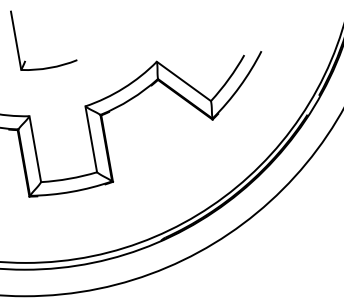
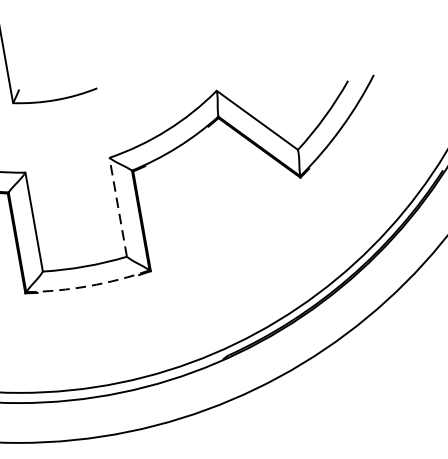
line: (91, 138) -> (118, 206), solid -> dashed
arc: (71, 191) -> (88, 285), solid -> dashed

